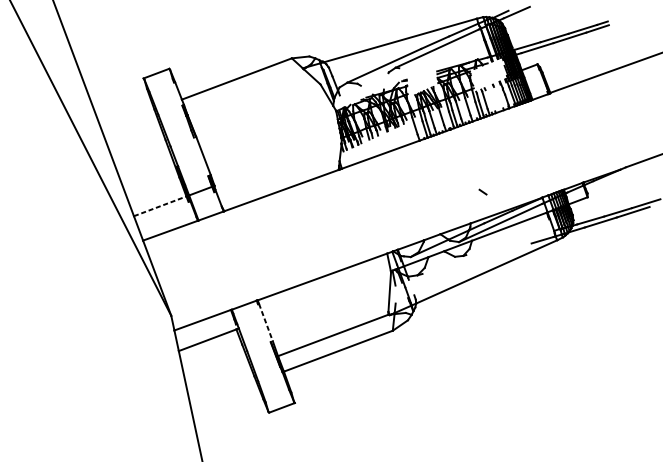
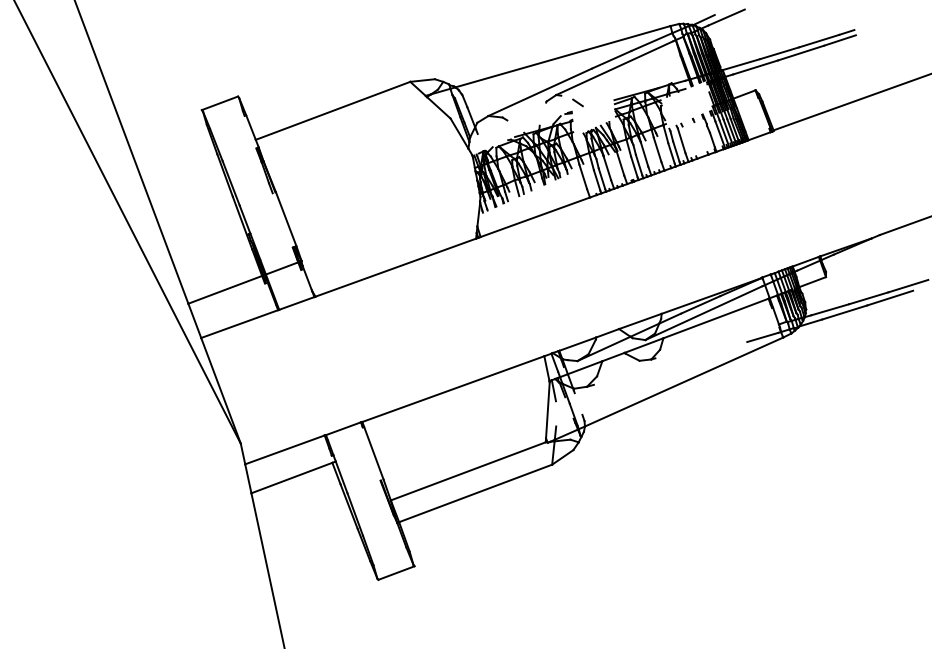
line: (482, 191) -> (577, 102), moved
line: (160, 206) -> (225, 289), dashed -> solid
line: (266, 322) -> (374, 453), dashed -> solid

